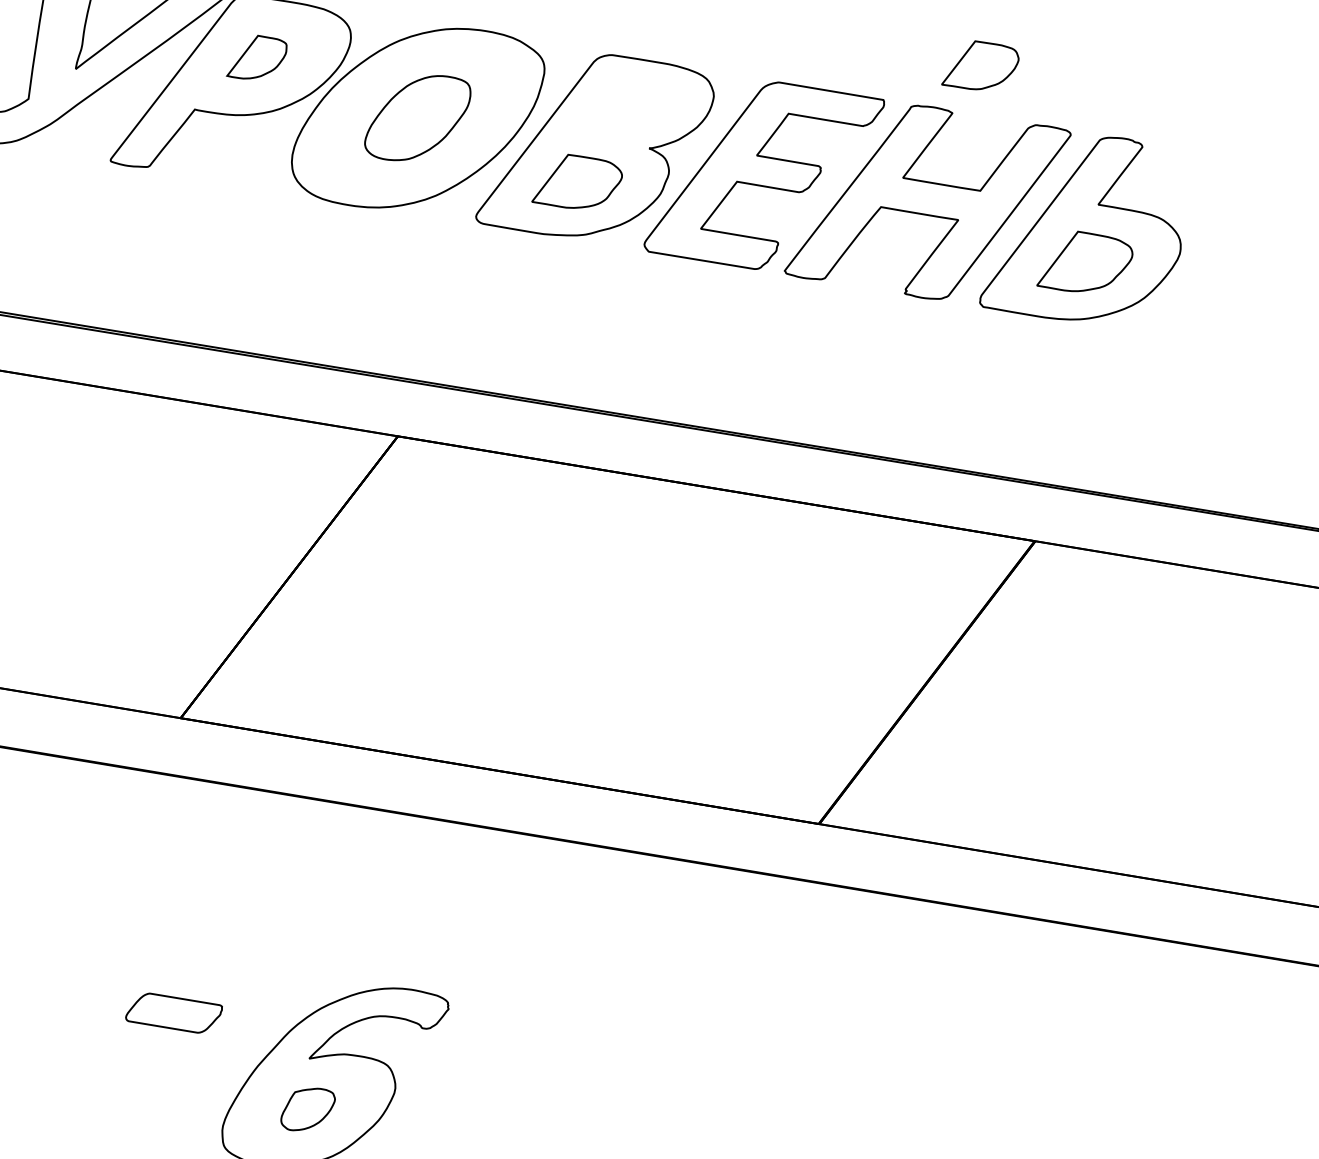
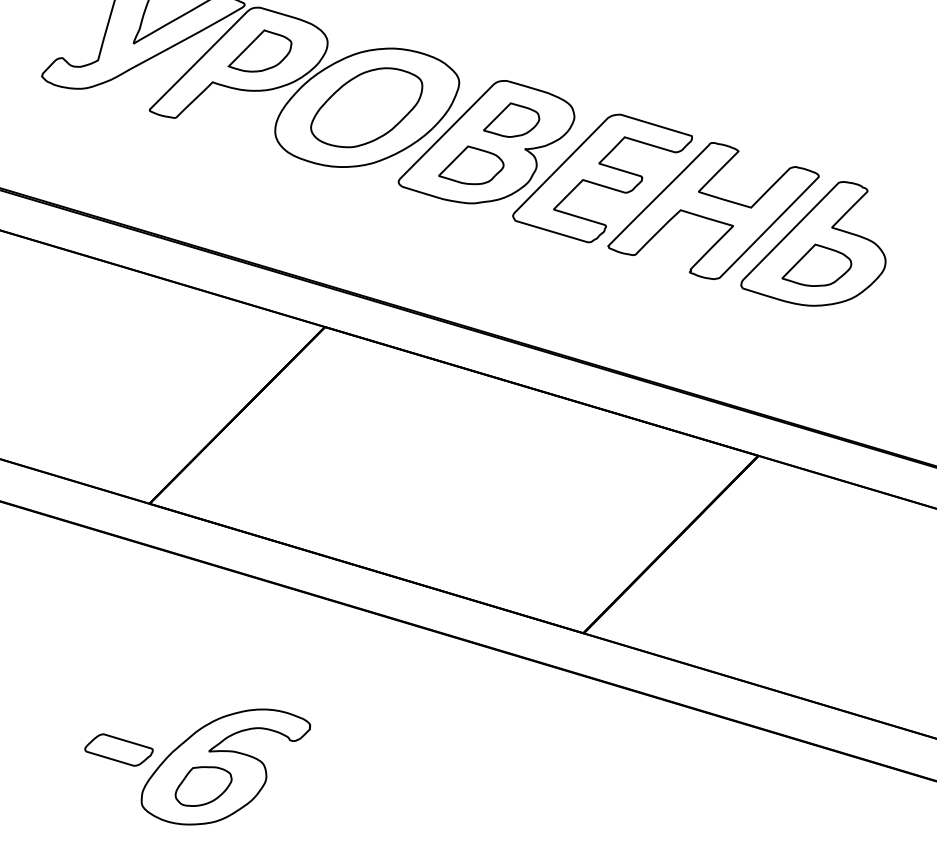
part: (255, 56) -> (259, 50), size x1.43
part: (979, 64) -> (511, 119), moved
part: (417, 117) -> (366, 107), size x1.43
part: (173, 1012) -> (118, 749), moved
part: (307, 1109) -> (203, 786), size x1.43

